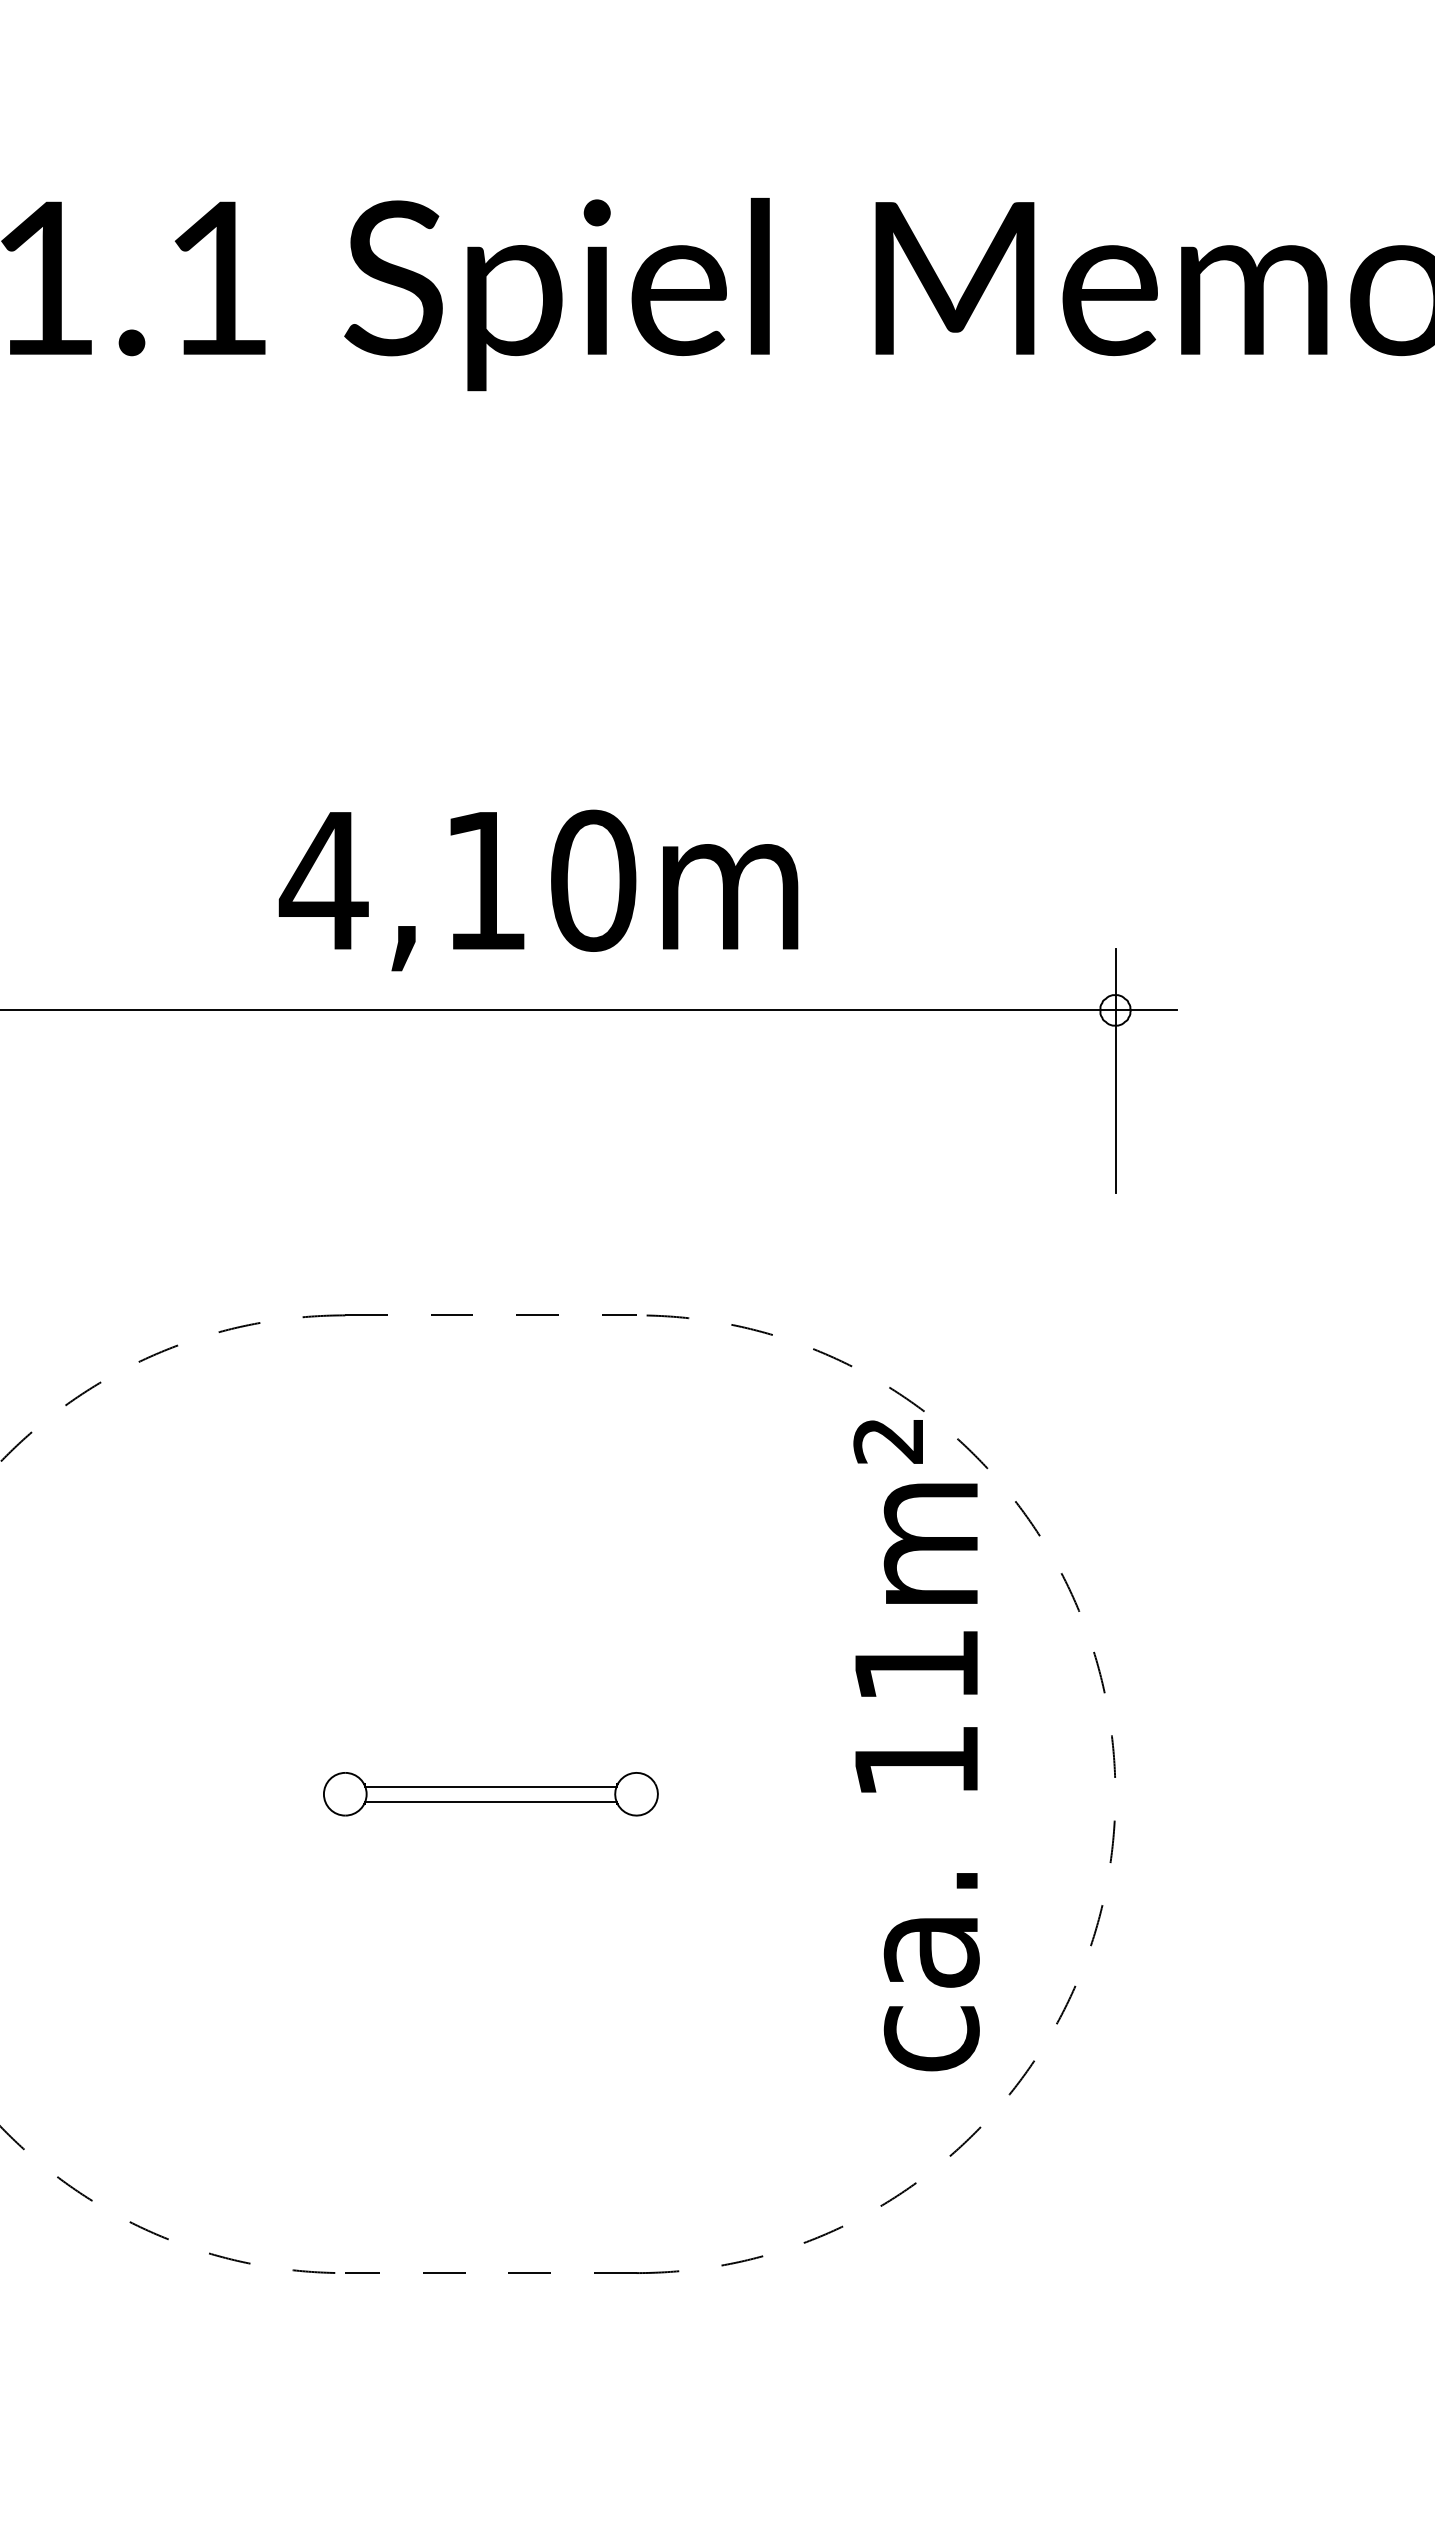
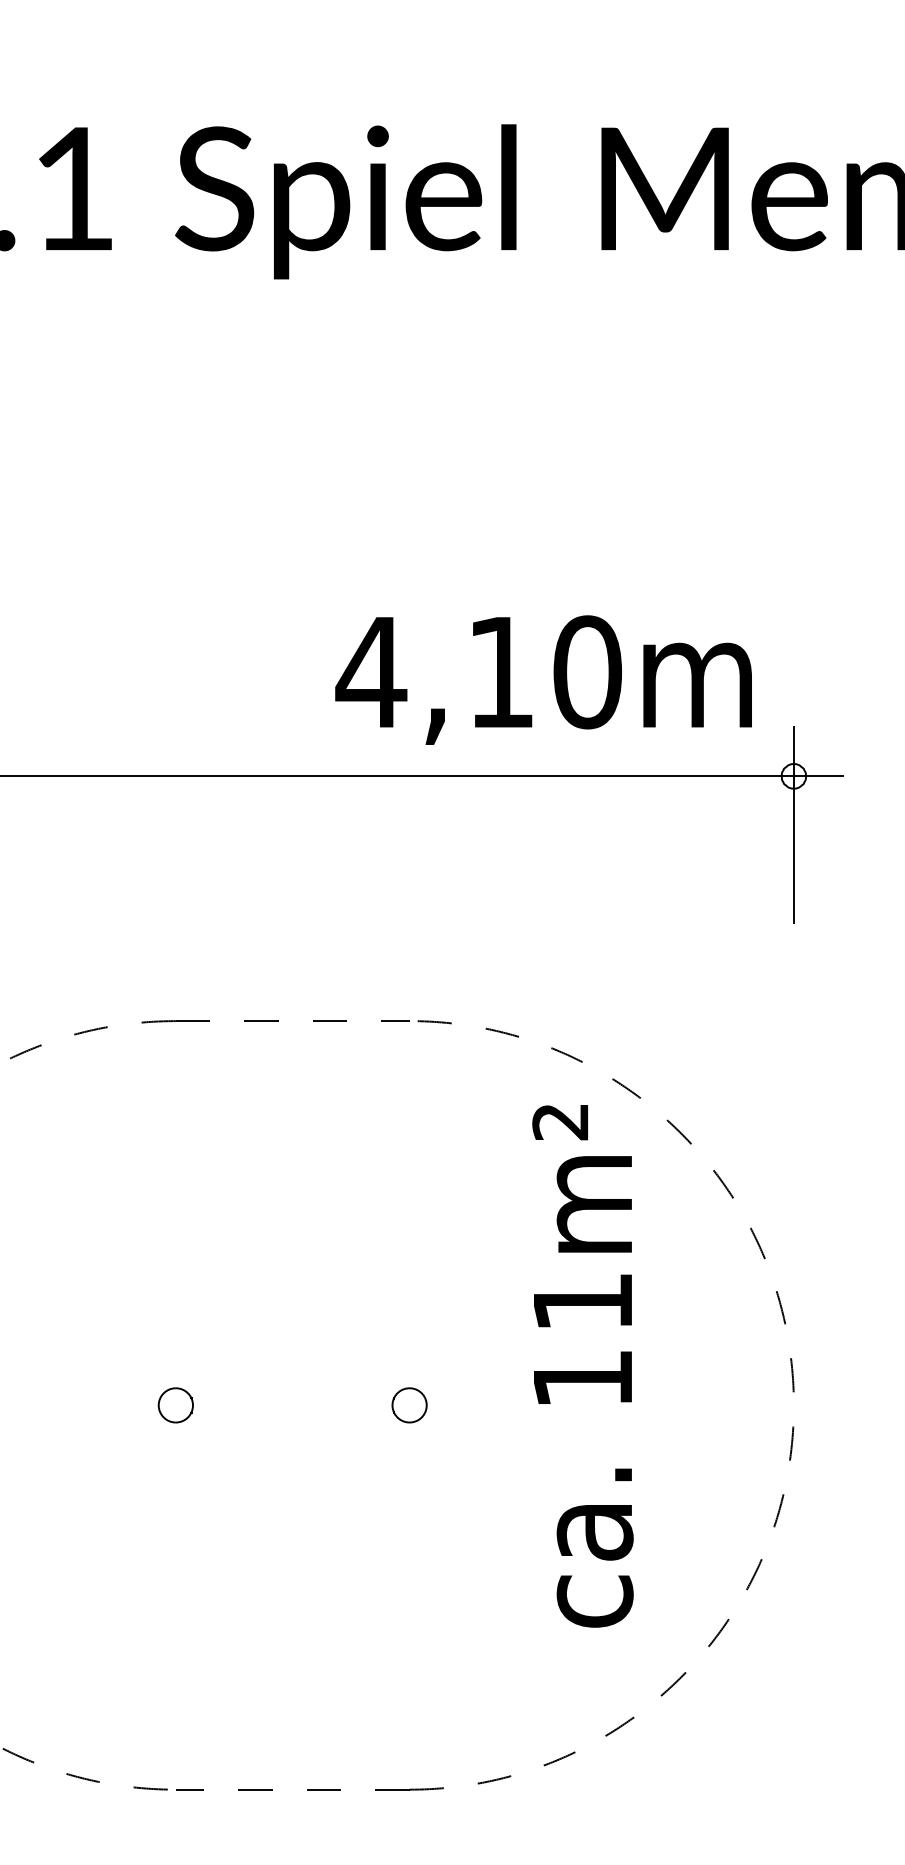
text: (538, 890) -> (543, 680), moved
text: (916, 1745) -> (582, 1366), moved
line: (490, 1786) -> (292, 1399), removed
line: (490, 1801) -> (292, 1411), removed

